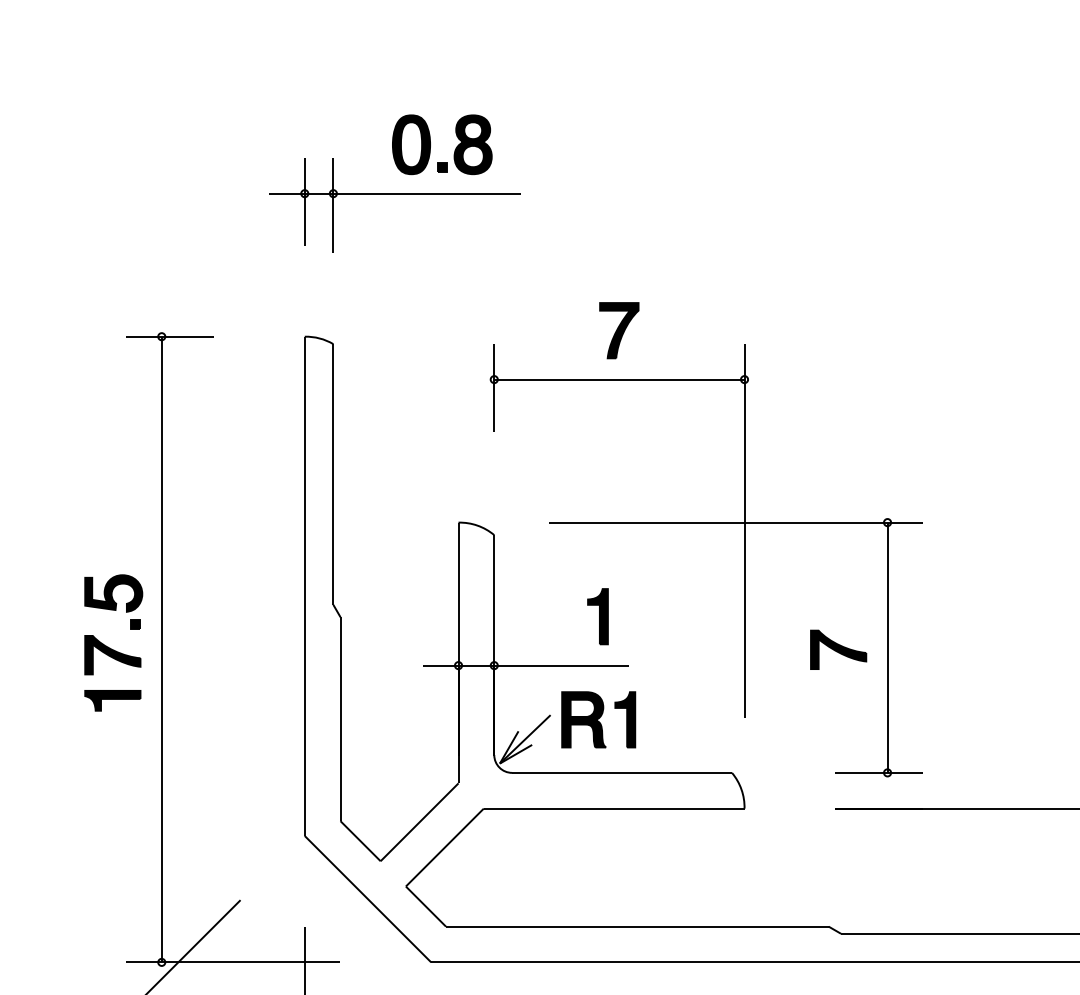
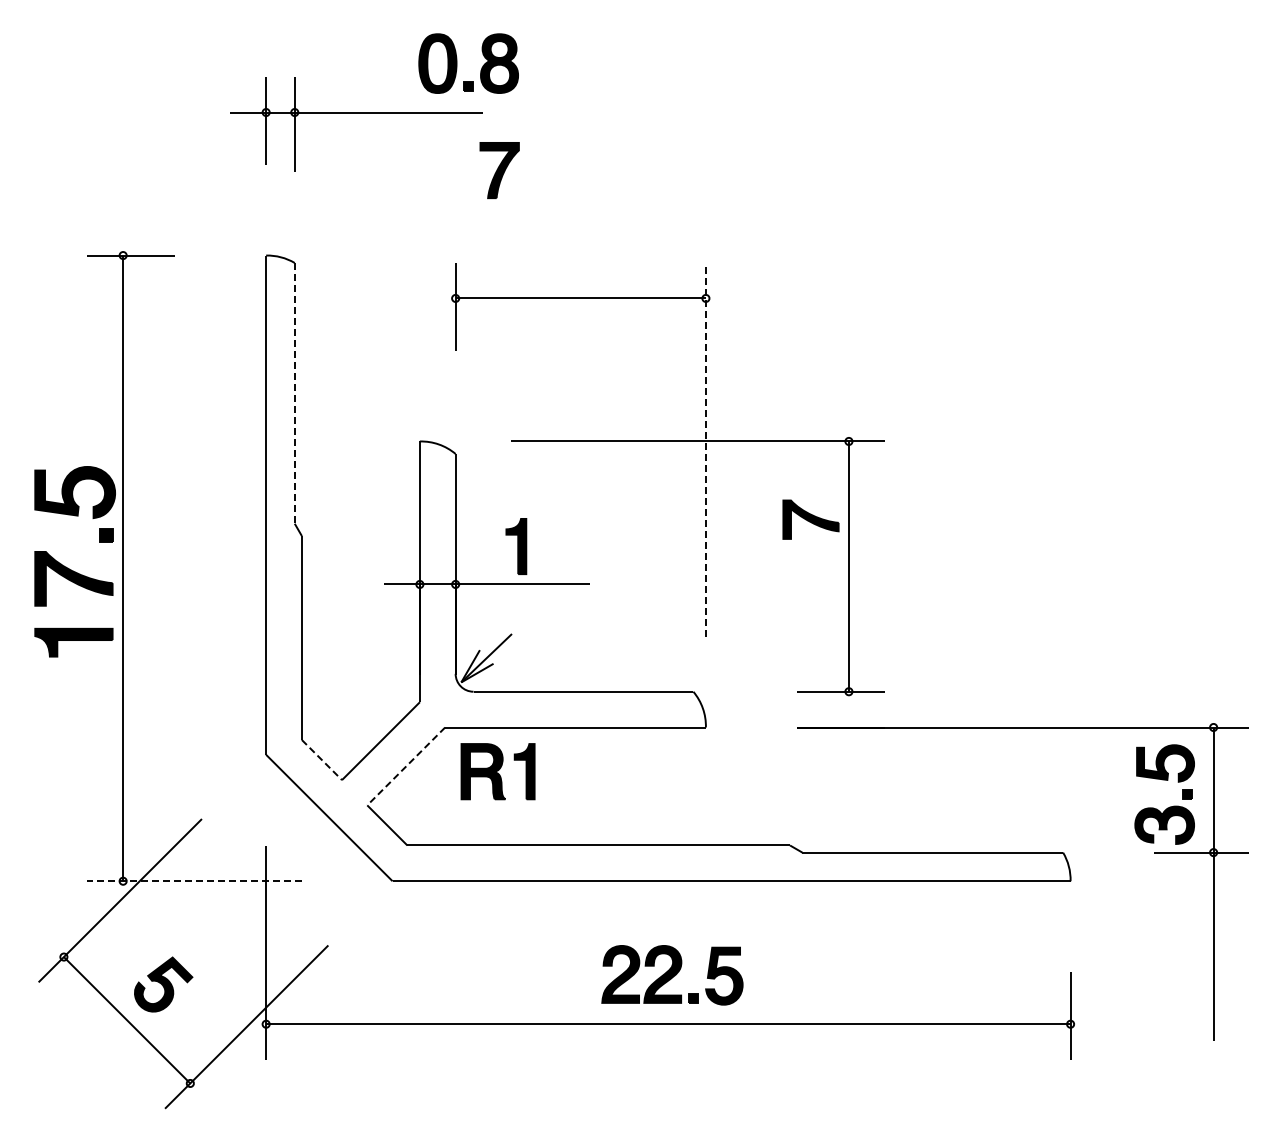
part: (431, 144) -> (457, 63), moved
part: (619, 330) -> (499, 170), moved
line: (333, 474) -> (294, 393), solid -> dashed
line: (744, 530) -> (705, 449), solid -> dashed
part: (598, 616) -> (516, 546), moved
part: (113, 642) -> (74, 561), size x1.4
part: (838, 649) -> (810, 519), moved
part: (598, 719) -> (497, 771), moved
line: (361, 841) -> (322, 760), solid -> dashed
line: (444, 847) -> (405, 766), solid -> dashed
line: (233, 962) -> (194, 881), solid -> dashed

